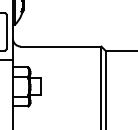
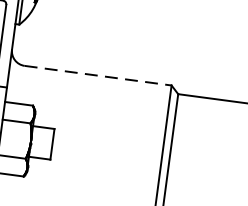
line: (61, 46) -> (98, 75), solid -> dashed

